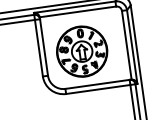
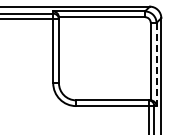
line: (132, 47) -> (156, 64), solid -> dashed
part: (82, 51) -> (100, 61), removed

